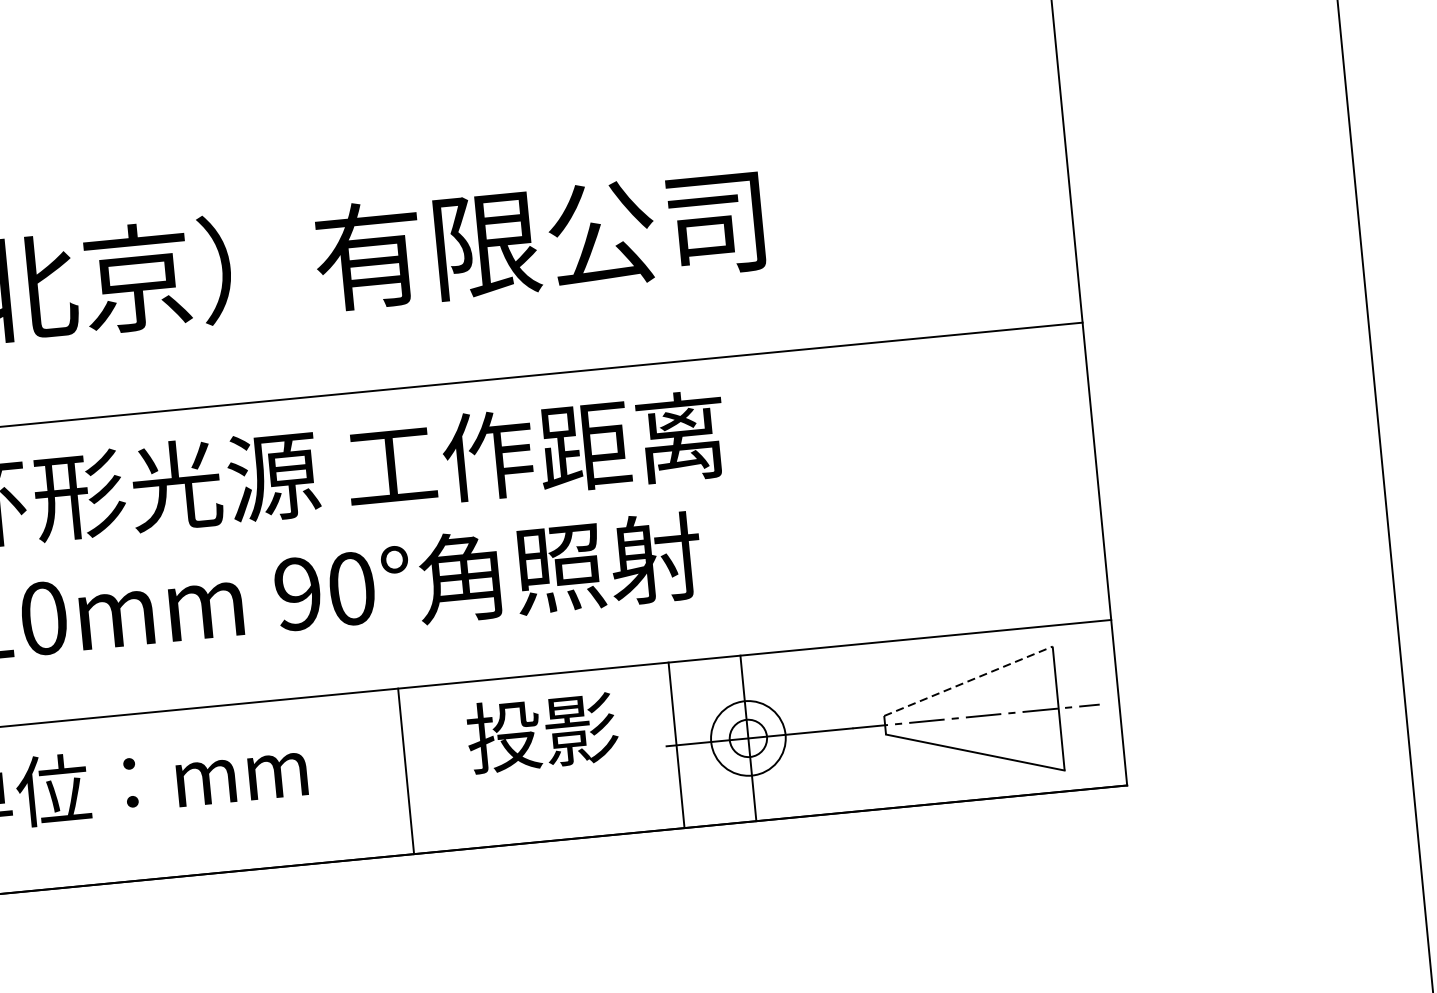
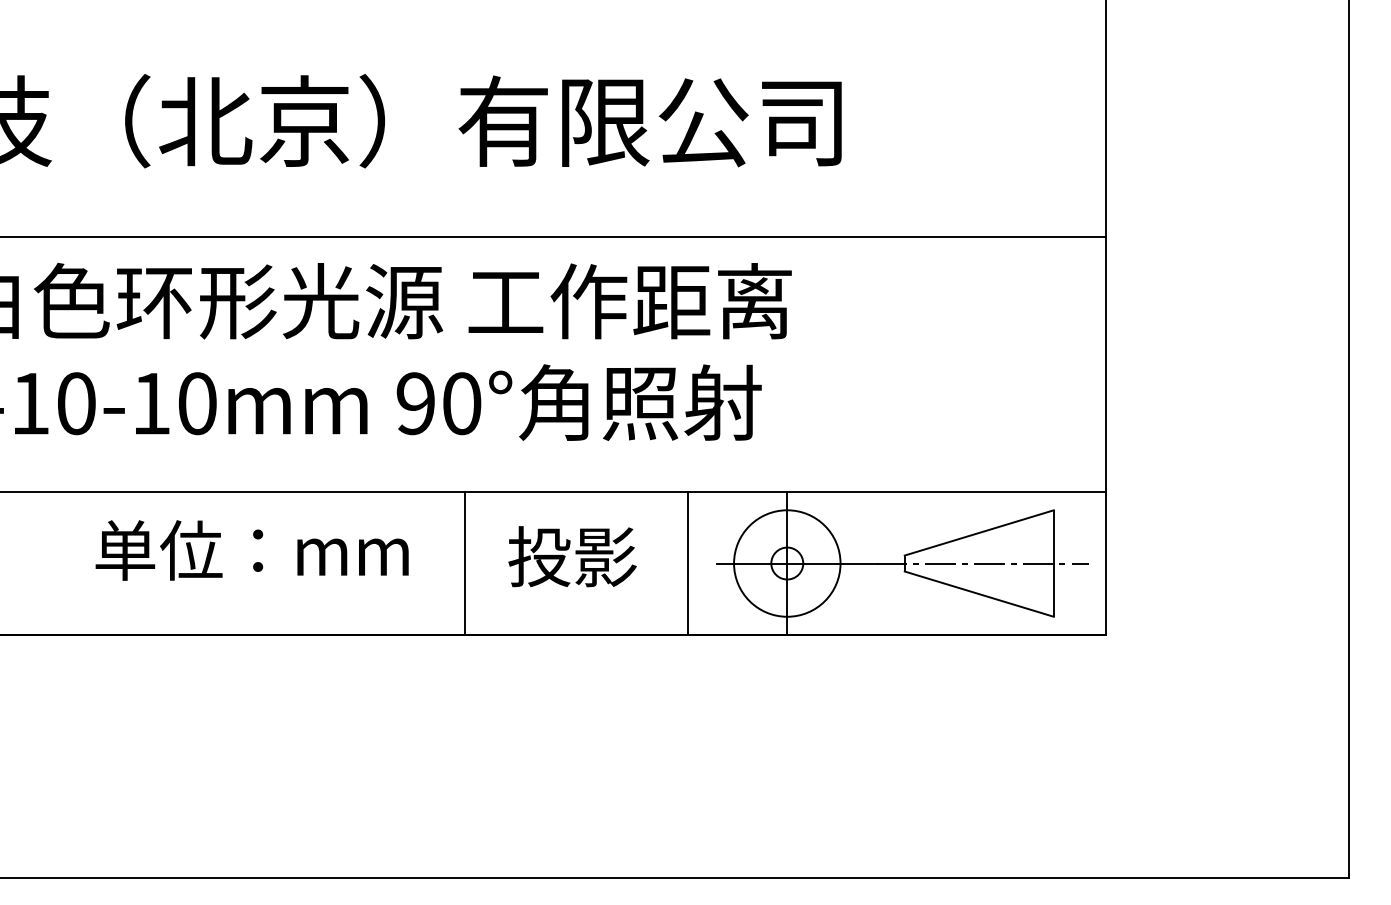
line: (968, 680) -> (979, 532), dashed -> solid
text: (542, 732) -> (572, 556), moved
circle: (748, 738) -> (787, 563), size x1.67
line: (676, 745) -> (687, 563), moved
line: (406, 771) -> (465, 563), moved

